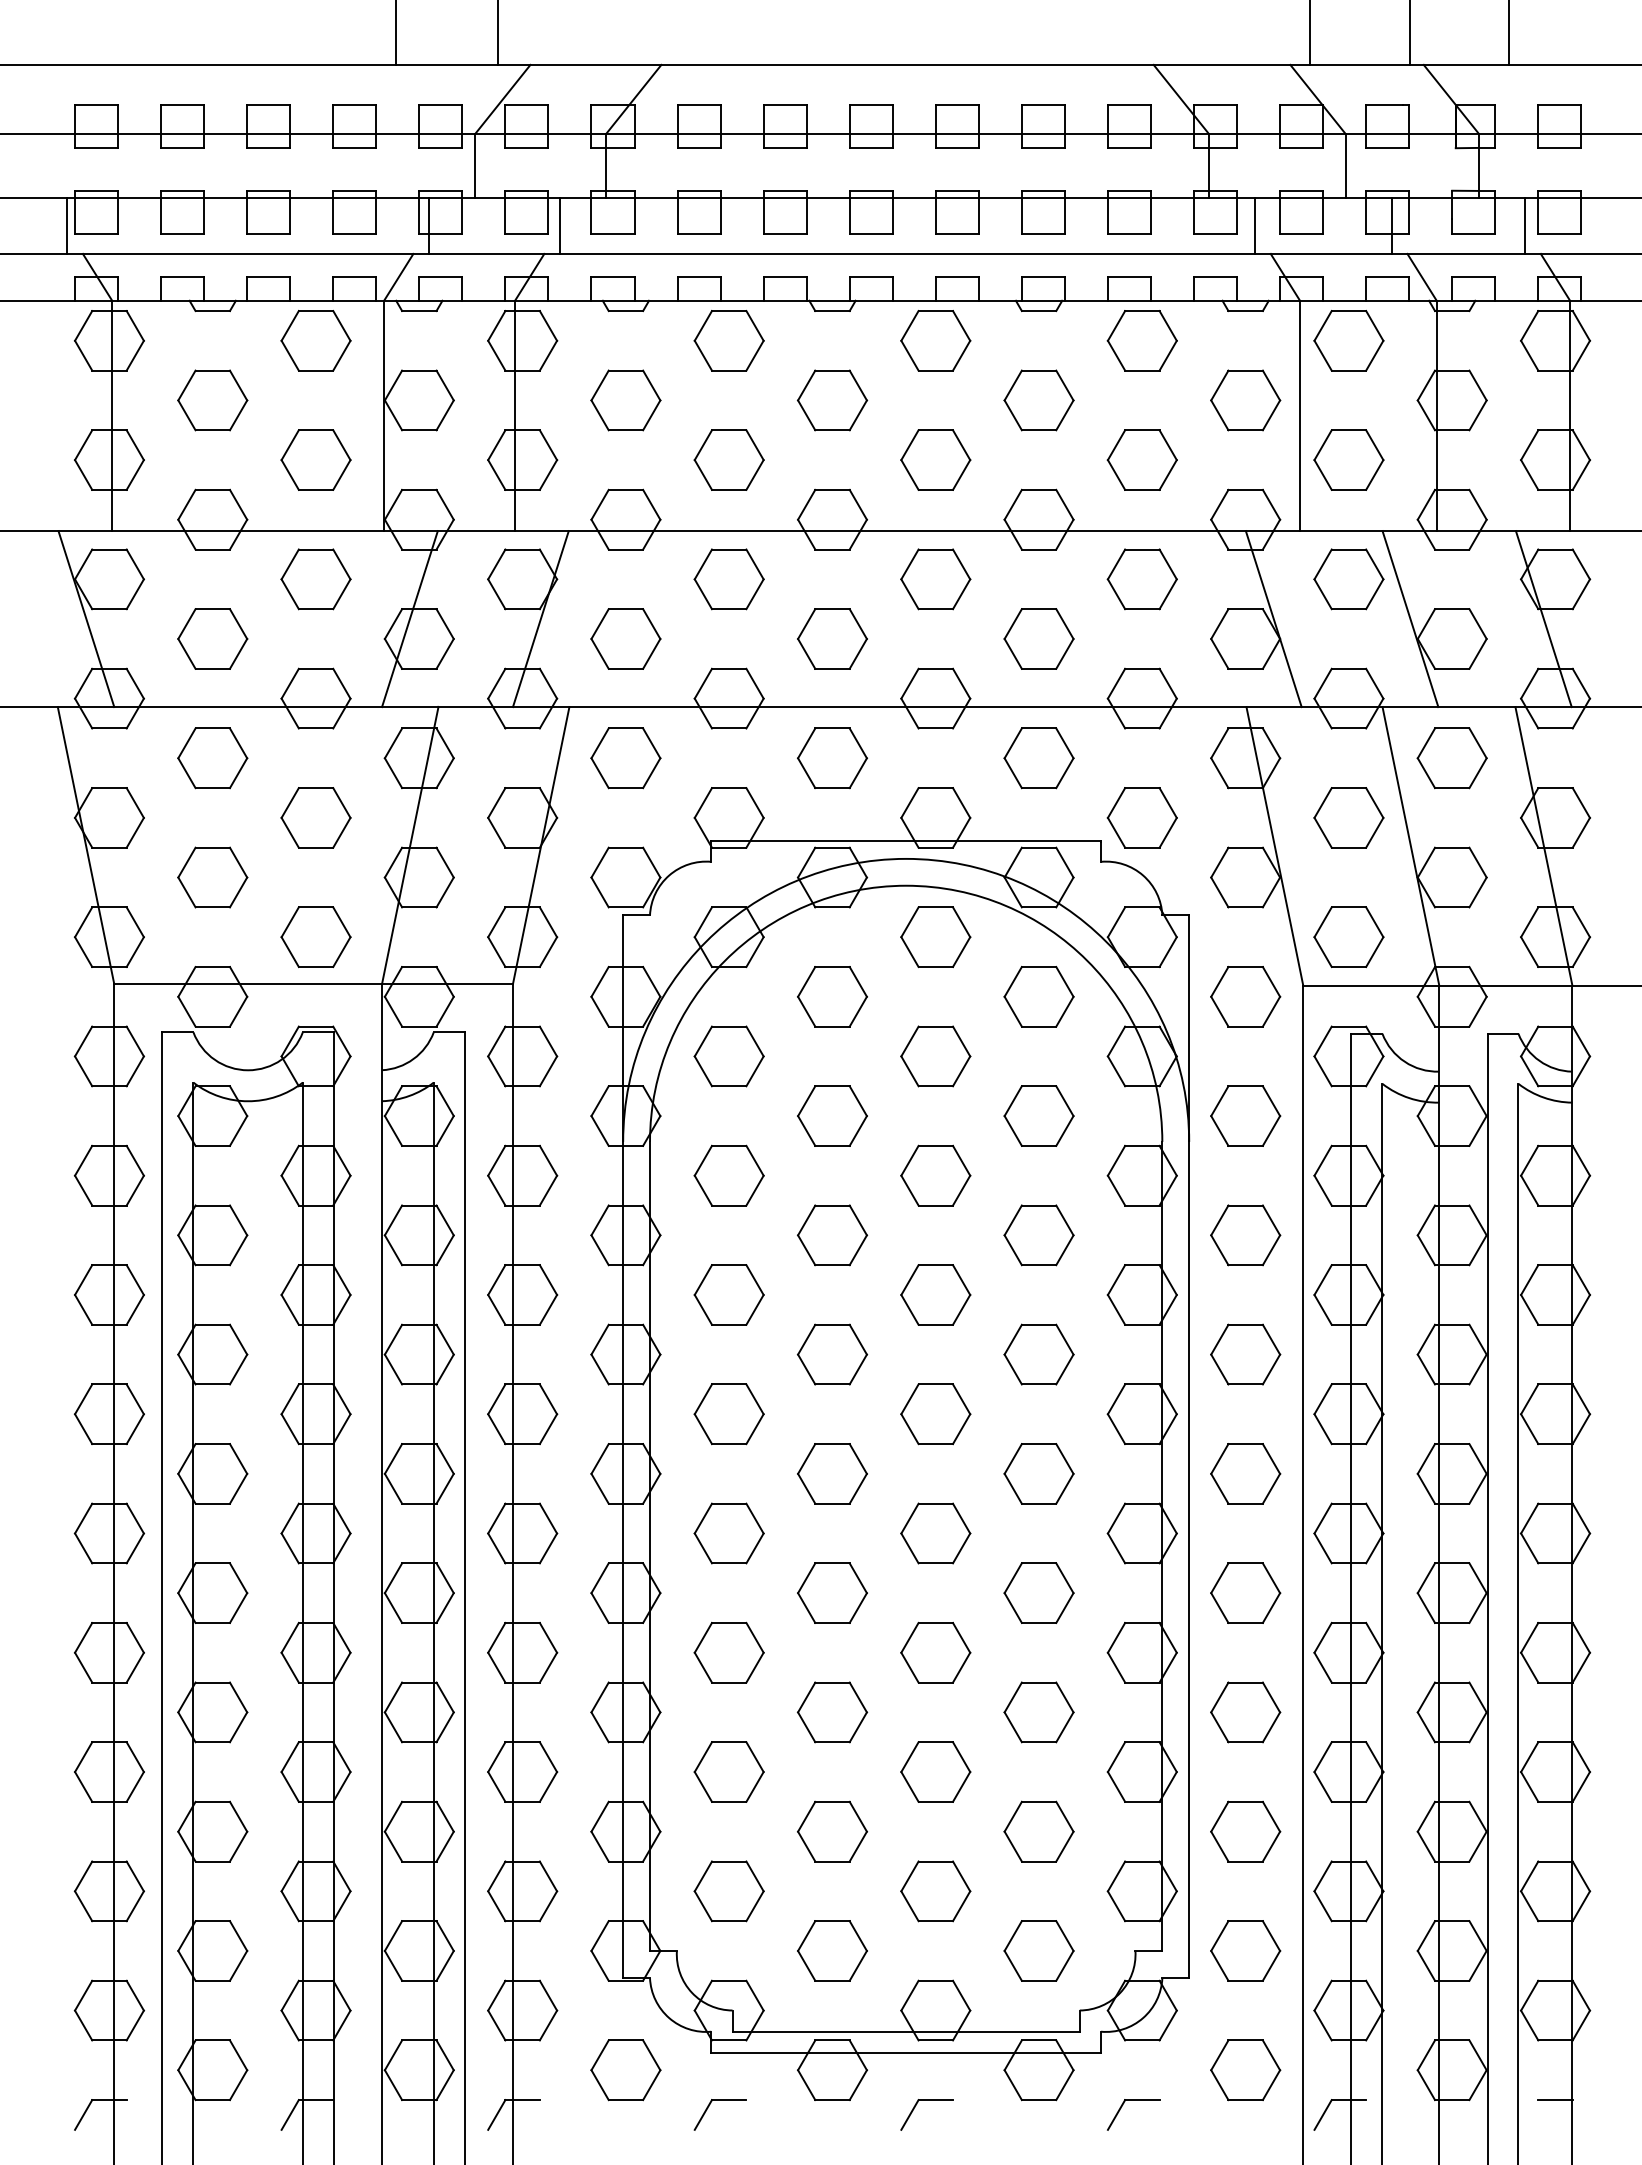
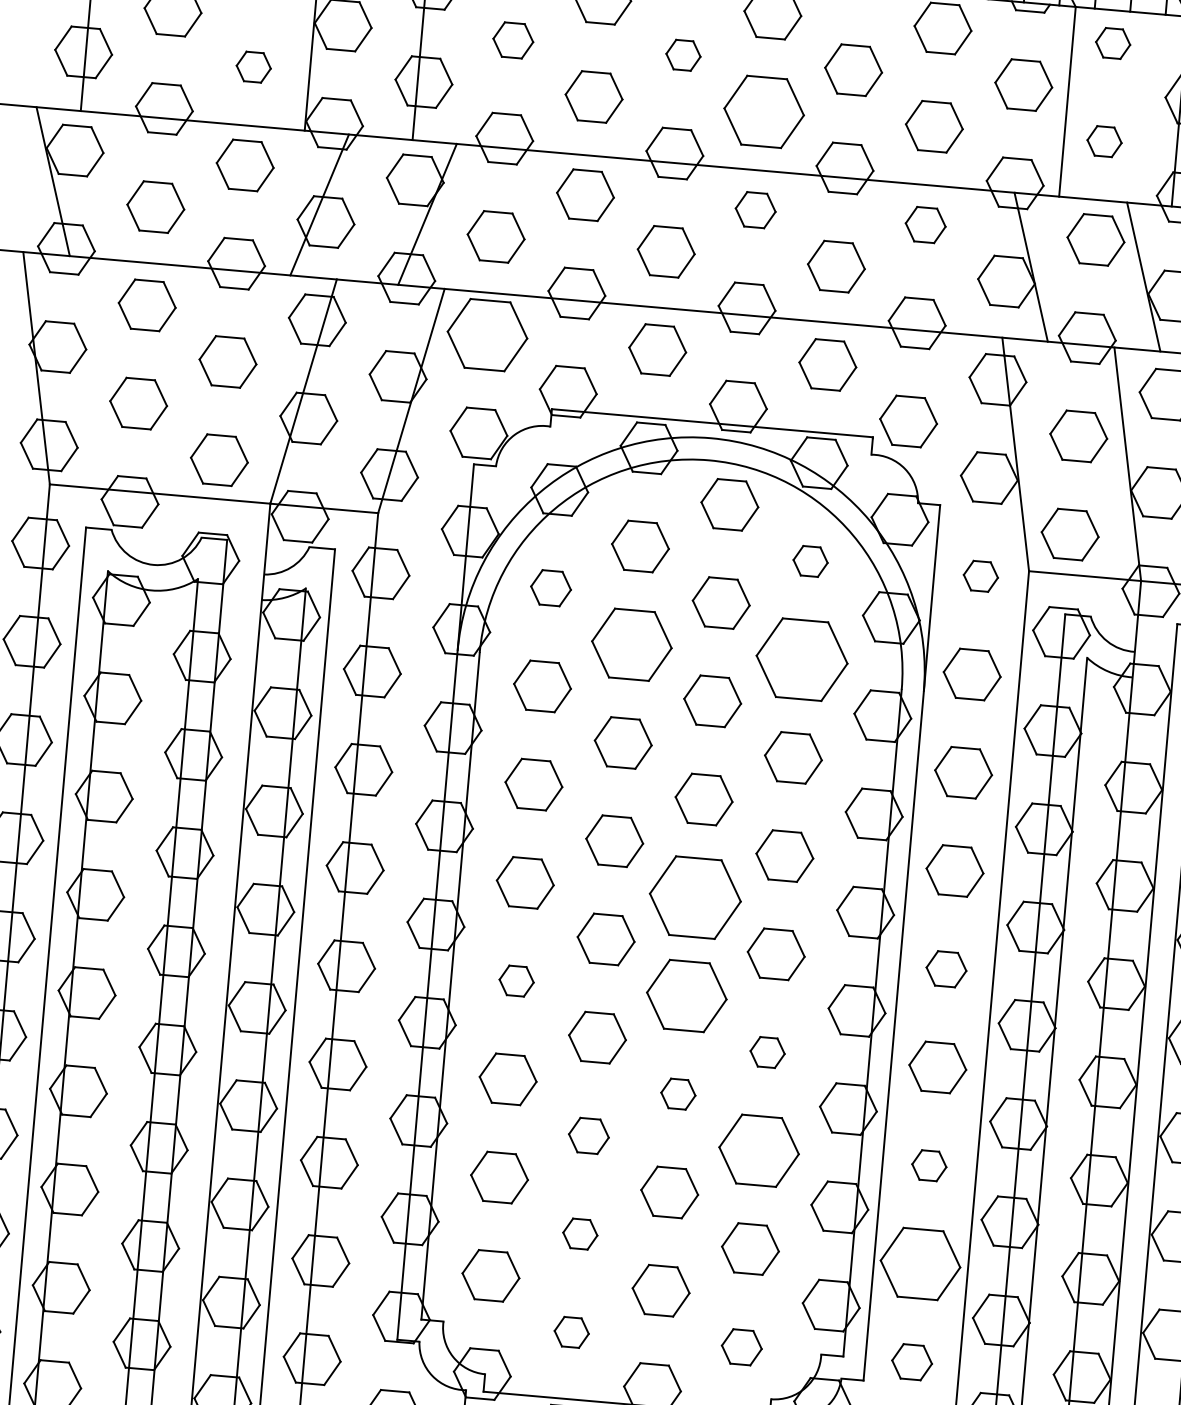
part: (1348, 340) -> (1112, 43), size x0.6
part: (625, 400) -> (512, 40), size x0.7
part: (832, 400) -> (683, 55), size x0.6
part: (315, 459) -> (253, 66), size x0.6
part: (935, 459) -> (764, 111), size x1.4
part: (1348, 459) -> (1104, 141), size x0.6
part: (935, 579) -> (755, 210), size x0.7
part: (1141, 579) -> (925, 225), size x0.7
part: (625, 758) -> (487, 335), size x1.4
part: (1038, 996) -> (810, 561), size x0.6
part: (1245, 996) -> (980, 576), size x0.6
part: (728, 1056) -> (550, 588), size x0.7
part: (832, 1115) -> (631, 644), size x1.4
part: (1038, 1115) -> (801, 659), size x1.6
part: (935, 1414) -> (695, 897), size x1.6
part: (1245, 1473) -> (946, 968), size x0.7
part: (728, 1533) -> (516, 981), size x0.6
part: (935, 1533) -> (686, 996), size x1.4
part: (1038, 1592) -> (767, 1052), size x0.6
part: (935, 1652) -> (678, 1094), size x0.6
part: (832, 1712) -> (588, 1136), size x0.7
part: (1038, 1712) -> (758, 1150), size x1.4
part: (1245, 1712) -> (929, 1165), size x0.6
part: (832, 1831) -> (580, 1234), size x0.6
part: (1245, 1831) -> (920, 1263), size x1.4
part: (832, 1950) -> (571, 1332), size x0.6
part: (1038, 1950) -> (741, 1346), size x0.7
part: (1245, 1950) -> (911, 1361), size x0.7

